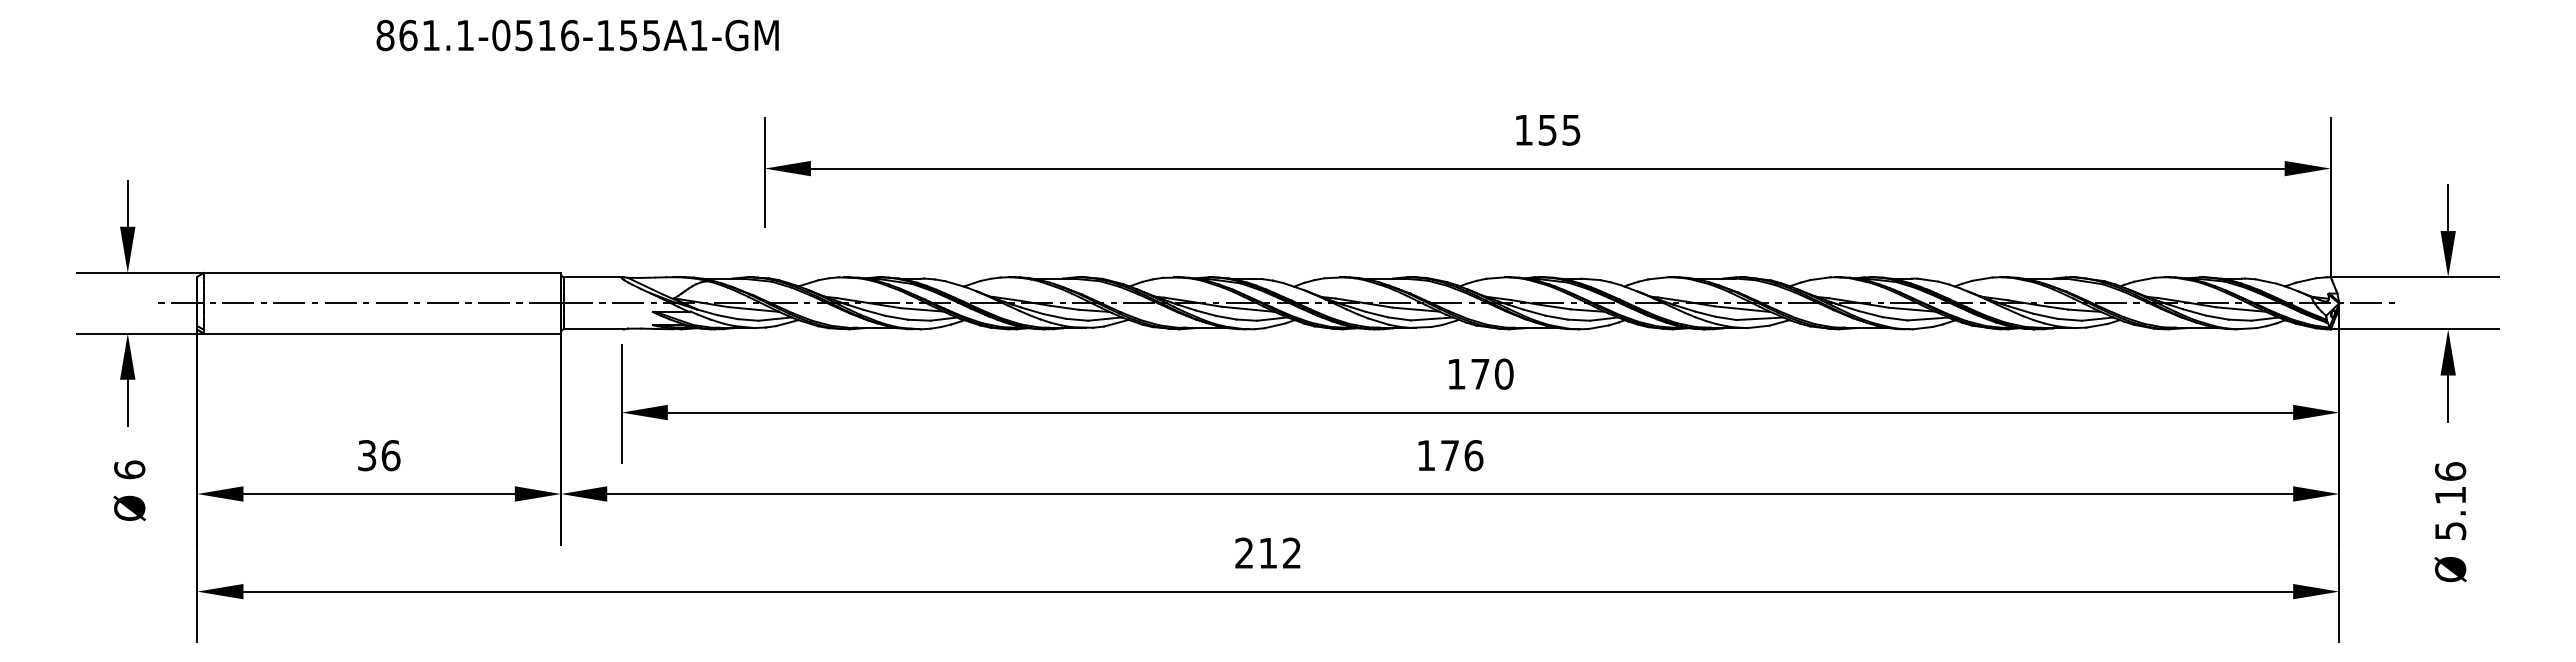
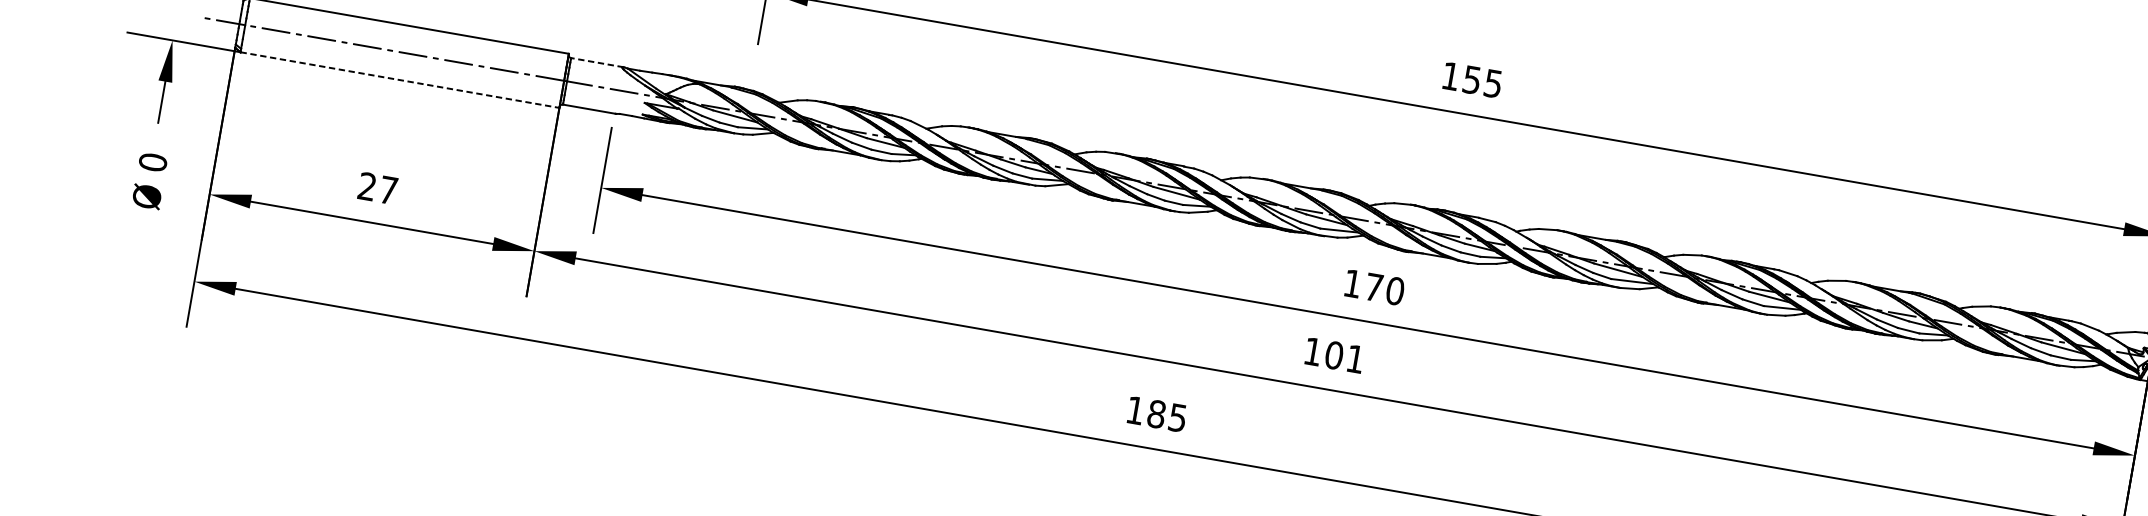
line: (593, 277) -> (597, 62), solid -> dashed
line: (382, 333) -> (400, 80), solid -> dashed
text: (379, 455) -> (378, 188), 36 -> 27
text: (1461, 455) -> (1344, 357), 176 -> 101
text: (129, 469) -> (152, 162), 6 -> 0
text: (1267, 552) -> (1156, 413), 212 -> 185

